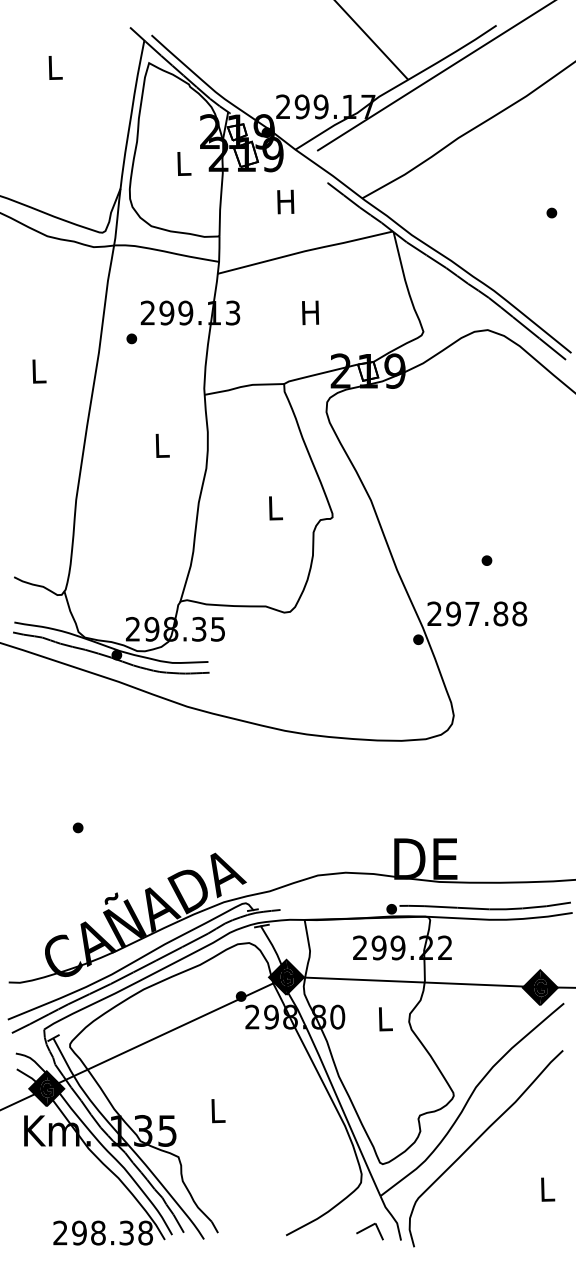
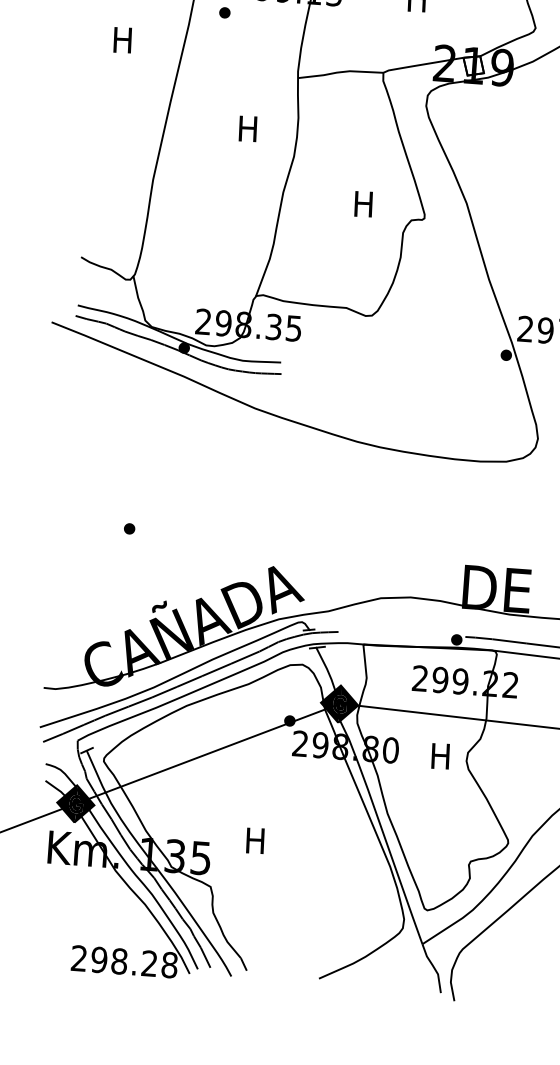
text: (37, 371) -> (122, 40), L -> H
text: (160, 445) -> (247, 128), L -> H
text: (274, 508) -> (363, 204), L -> H
text: (384, 1019) -> (440, 756), L -> H
text: (216, 1110) -> (254, 840), L -> H
part: (369, 1231) -> (407, 980), removed
text: (126, 1233) -> (149, 964), 298.38 -> 298.28

